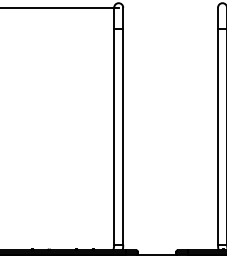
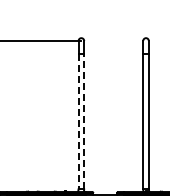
line: (123, 135) -> (84, 120), solid -> dashed
line: (114, 137) -> (78, 121), solid -> dashed

